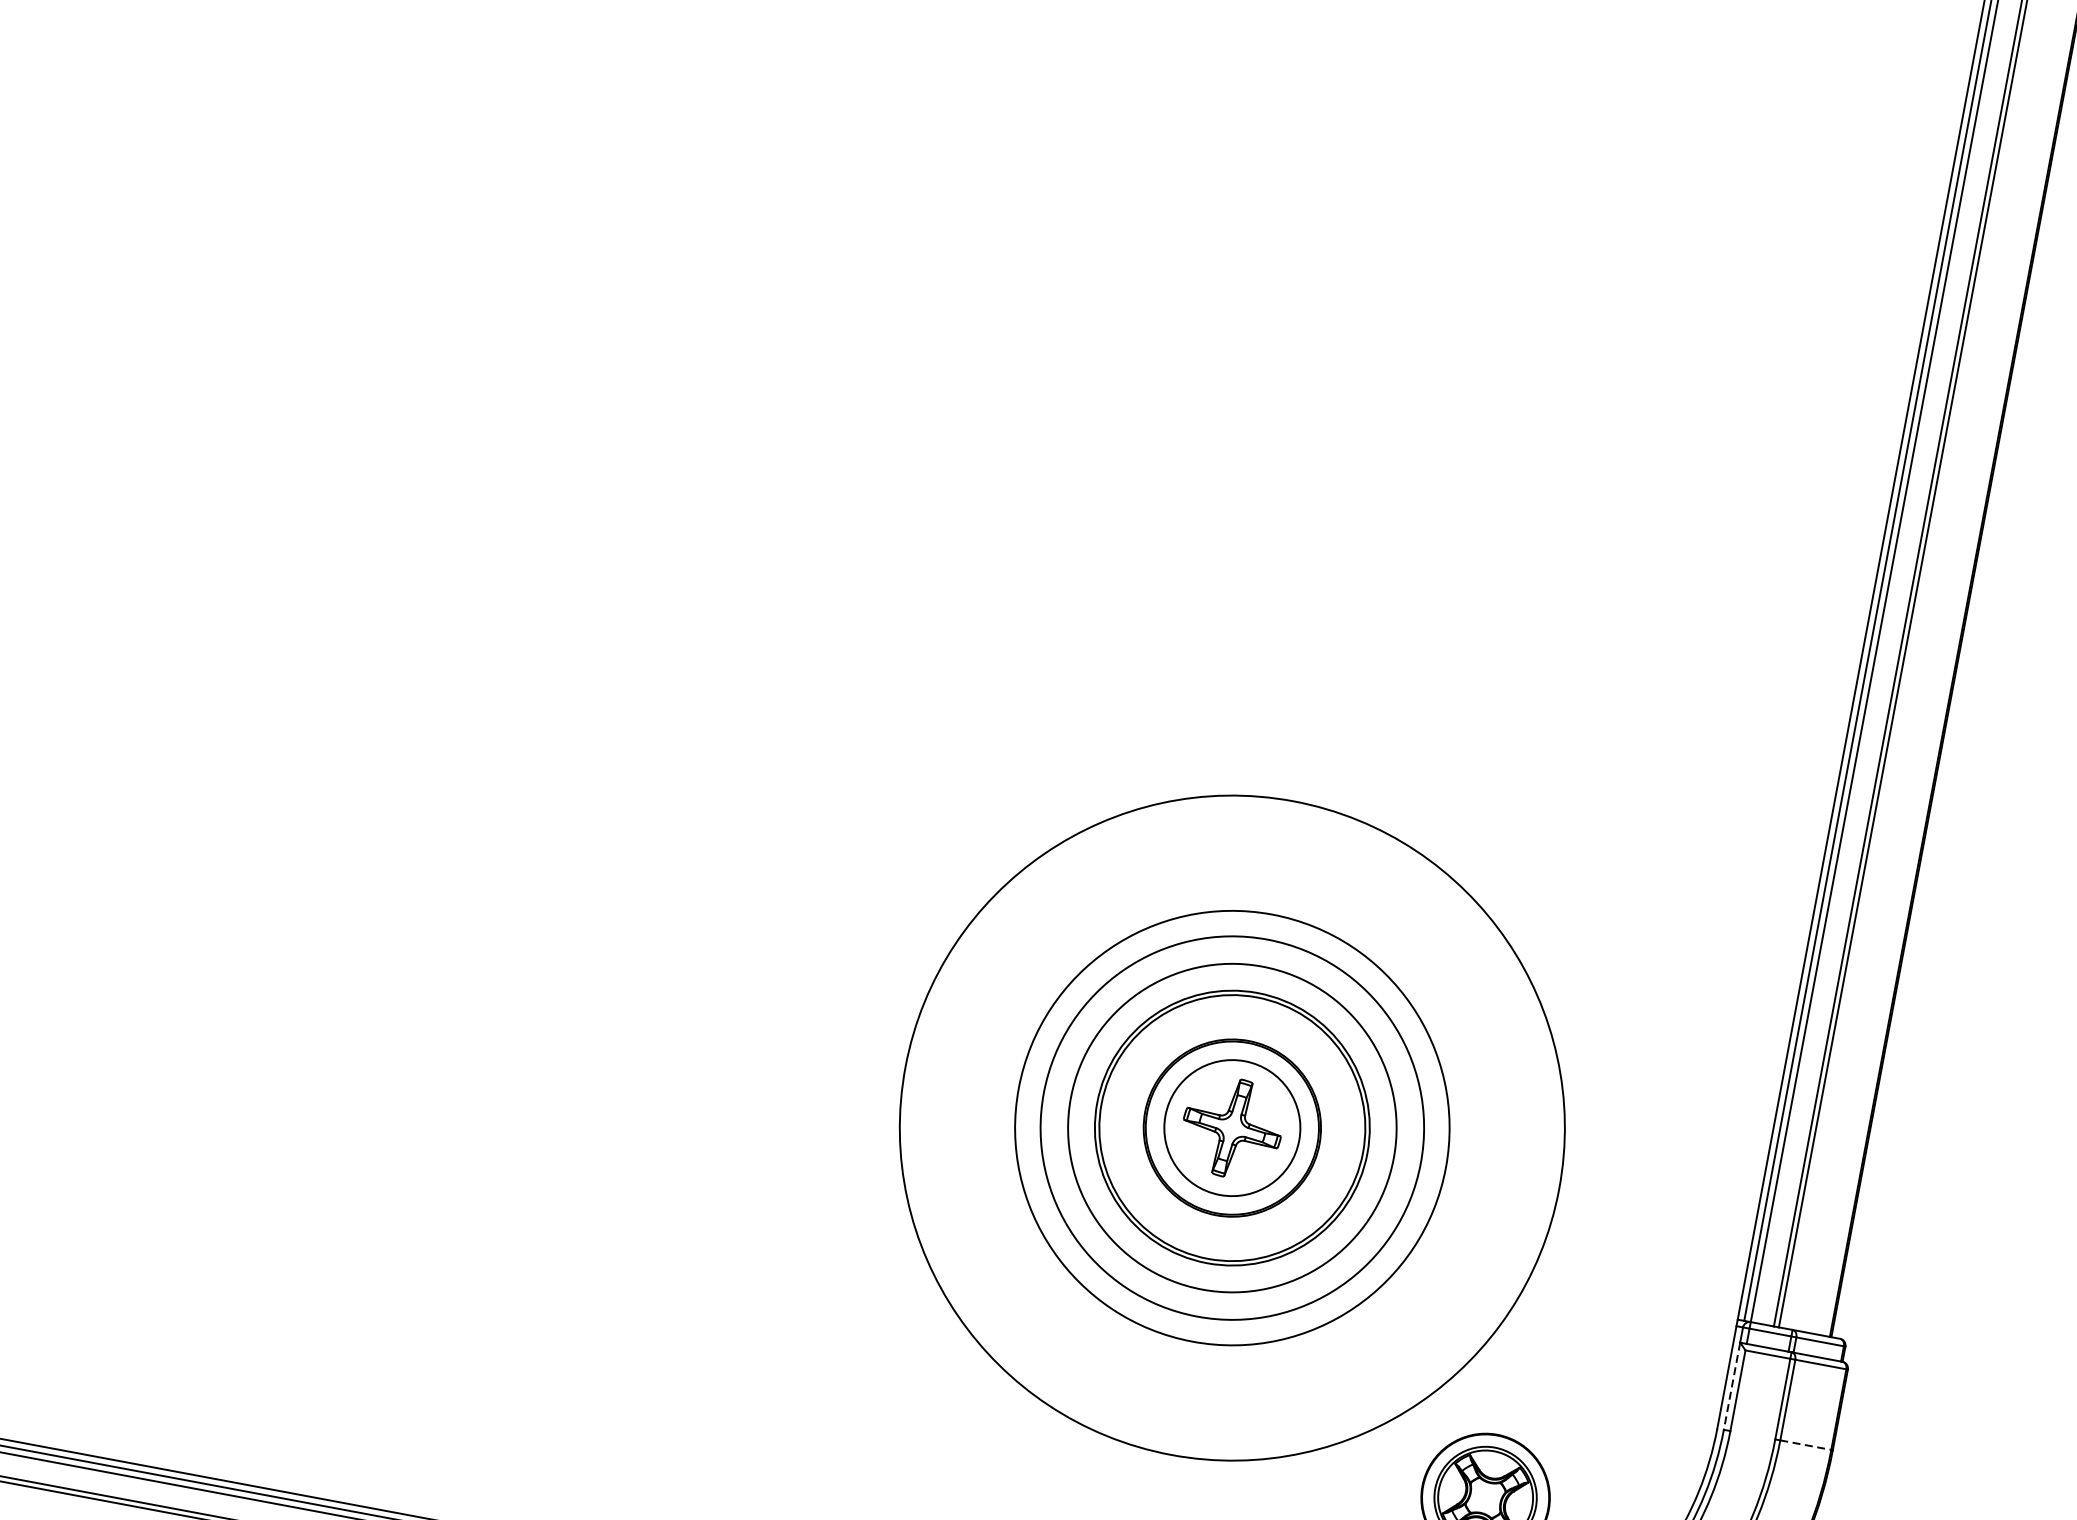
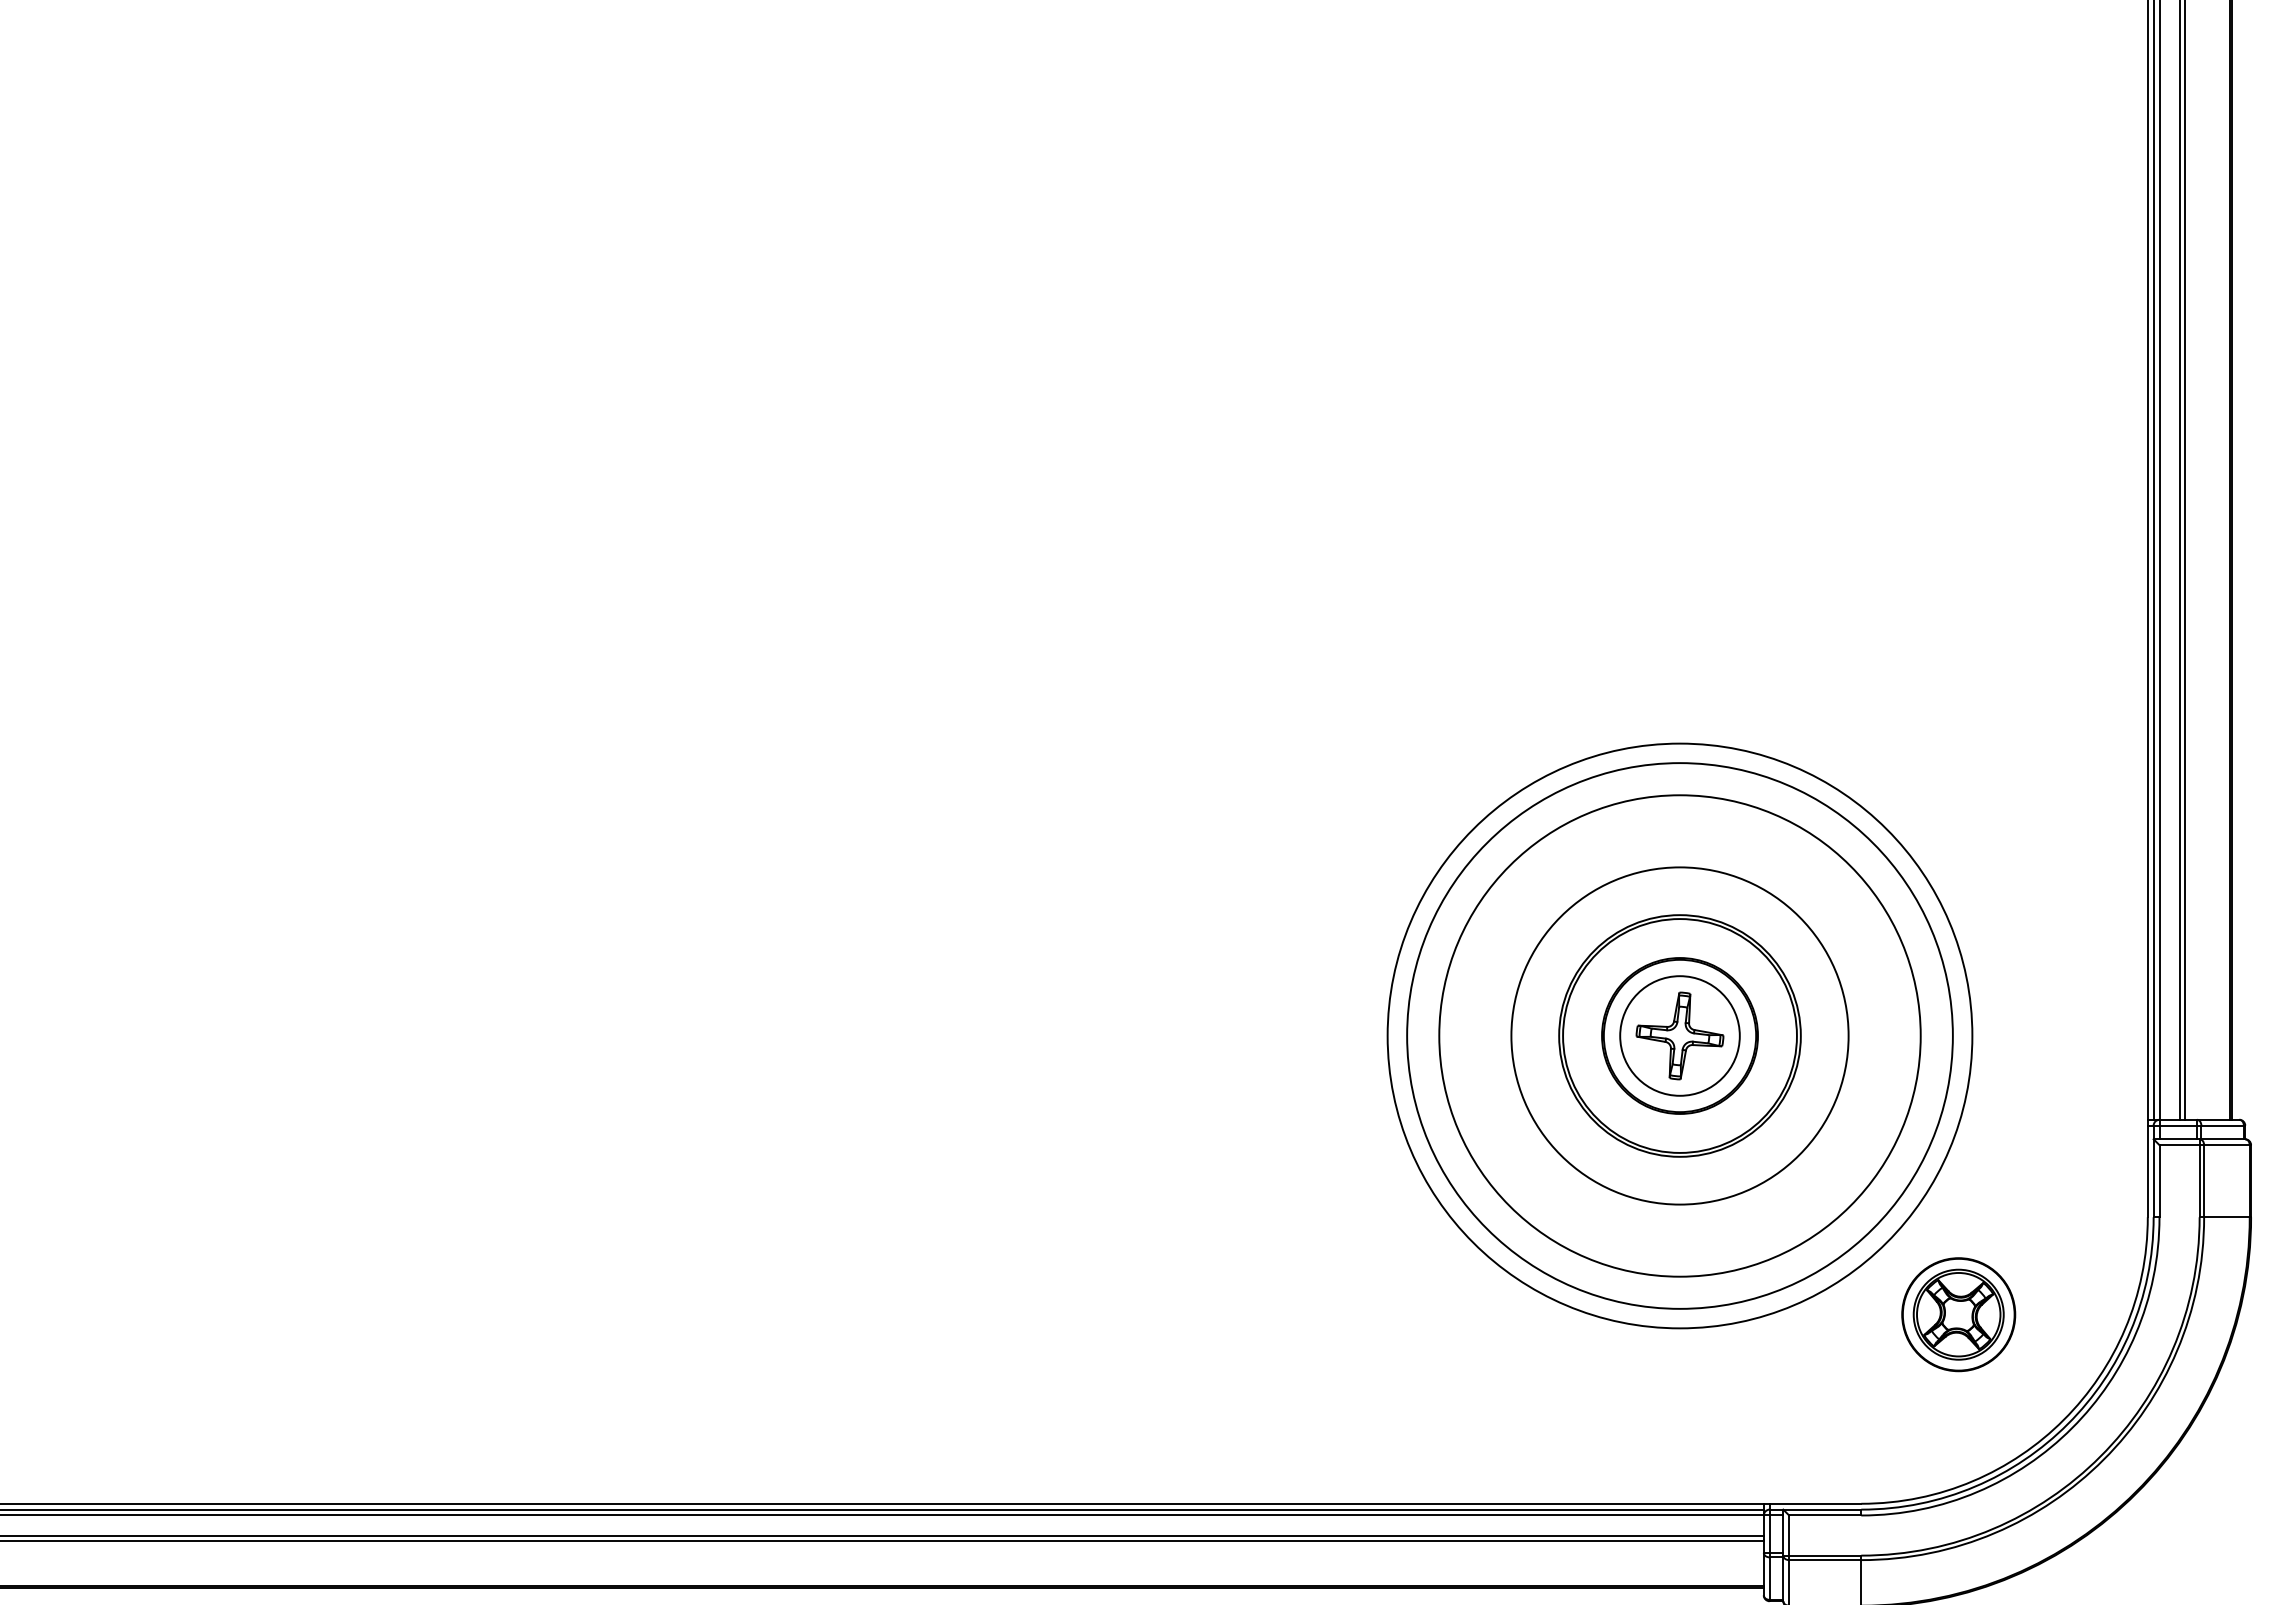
circle: (1231, 1127) -> (1679, 1035), size x1.43
circle: (1231, 1127) -> (1679, 1035), size x1.67
line: (1731, 1386) -> (2153, 1178), dashed -> solid
line: (1805, 1445) -> (2226, 1217), dashed -> solid

